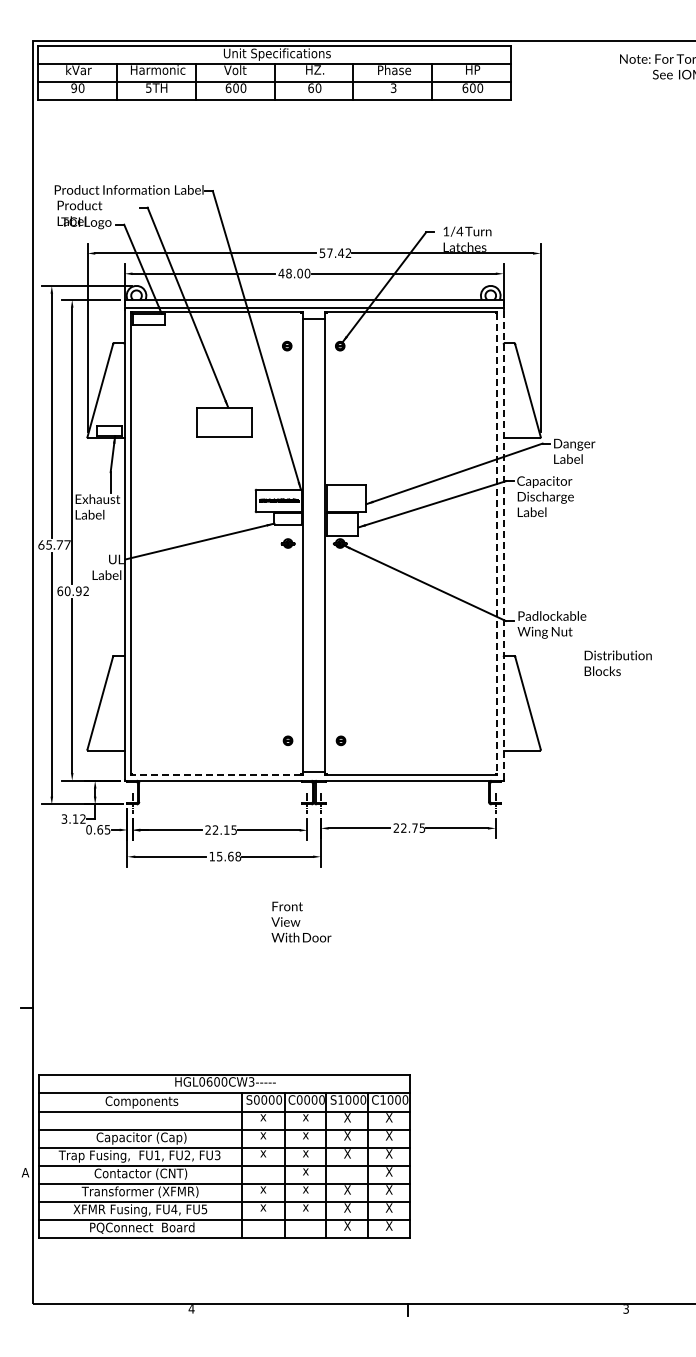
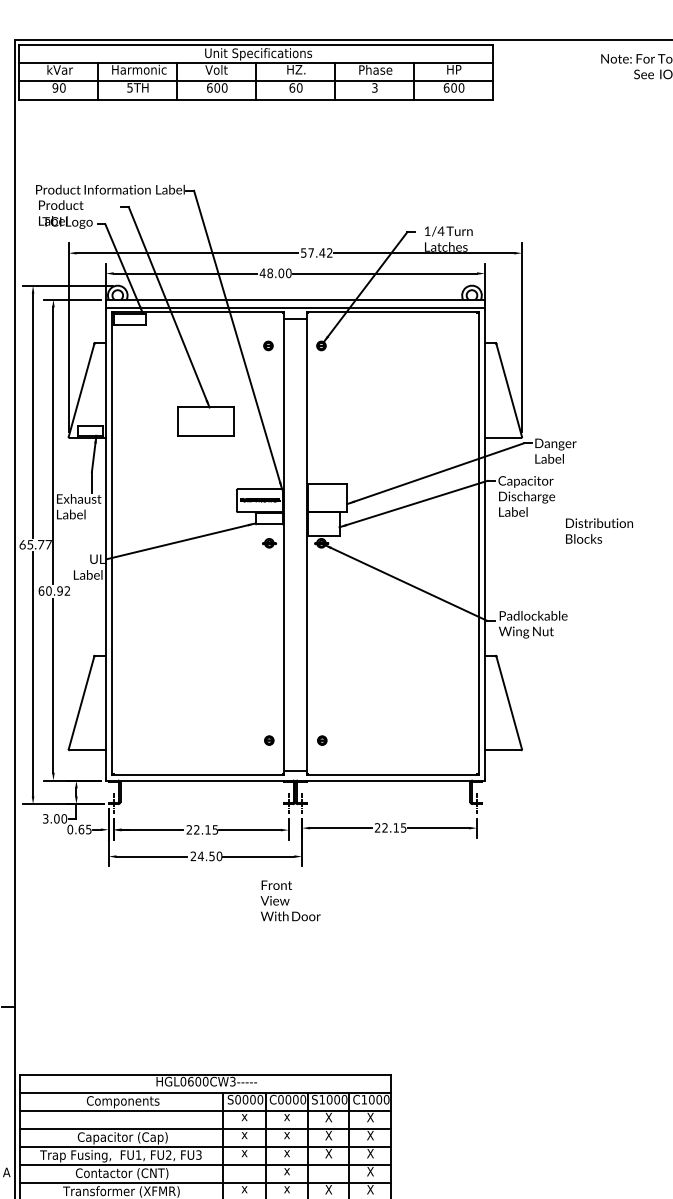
line: (497, 544) -> (478, 544), dashed -> solid
line: (503, 544) -> (484, 544), dashed -> solid
text: (617, 662) -> (598, 530), moved
line: (216, 775) -> (197, 775), dashed -> solid
text: (78, 818) -> (59, 818), 3.12 -> 3.00
text: (414, 827) -> (395, 827), 22.75 -> 22.15
text: (225, 856) -> (206, 856), 15.68 -> 24.50
text: (301, 921) -> (290, 900), moved

